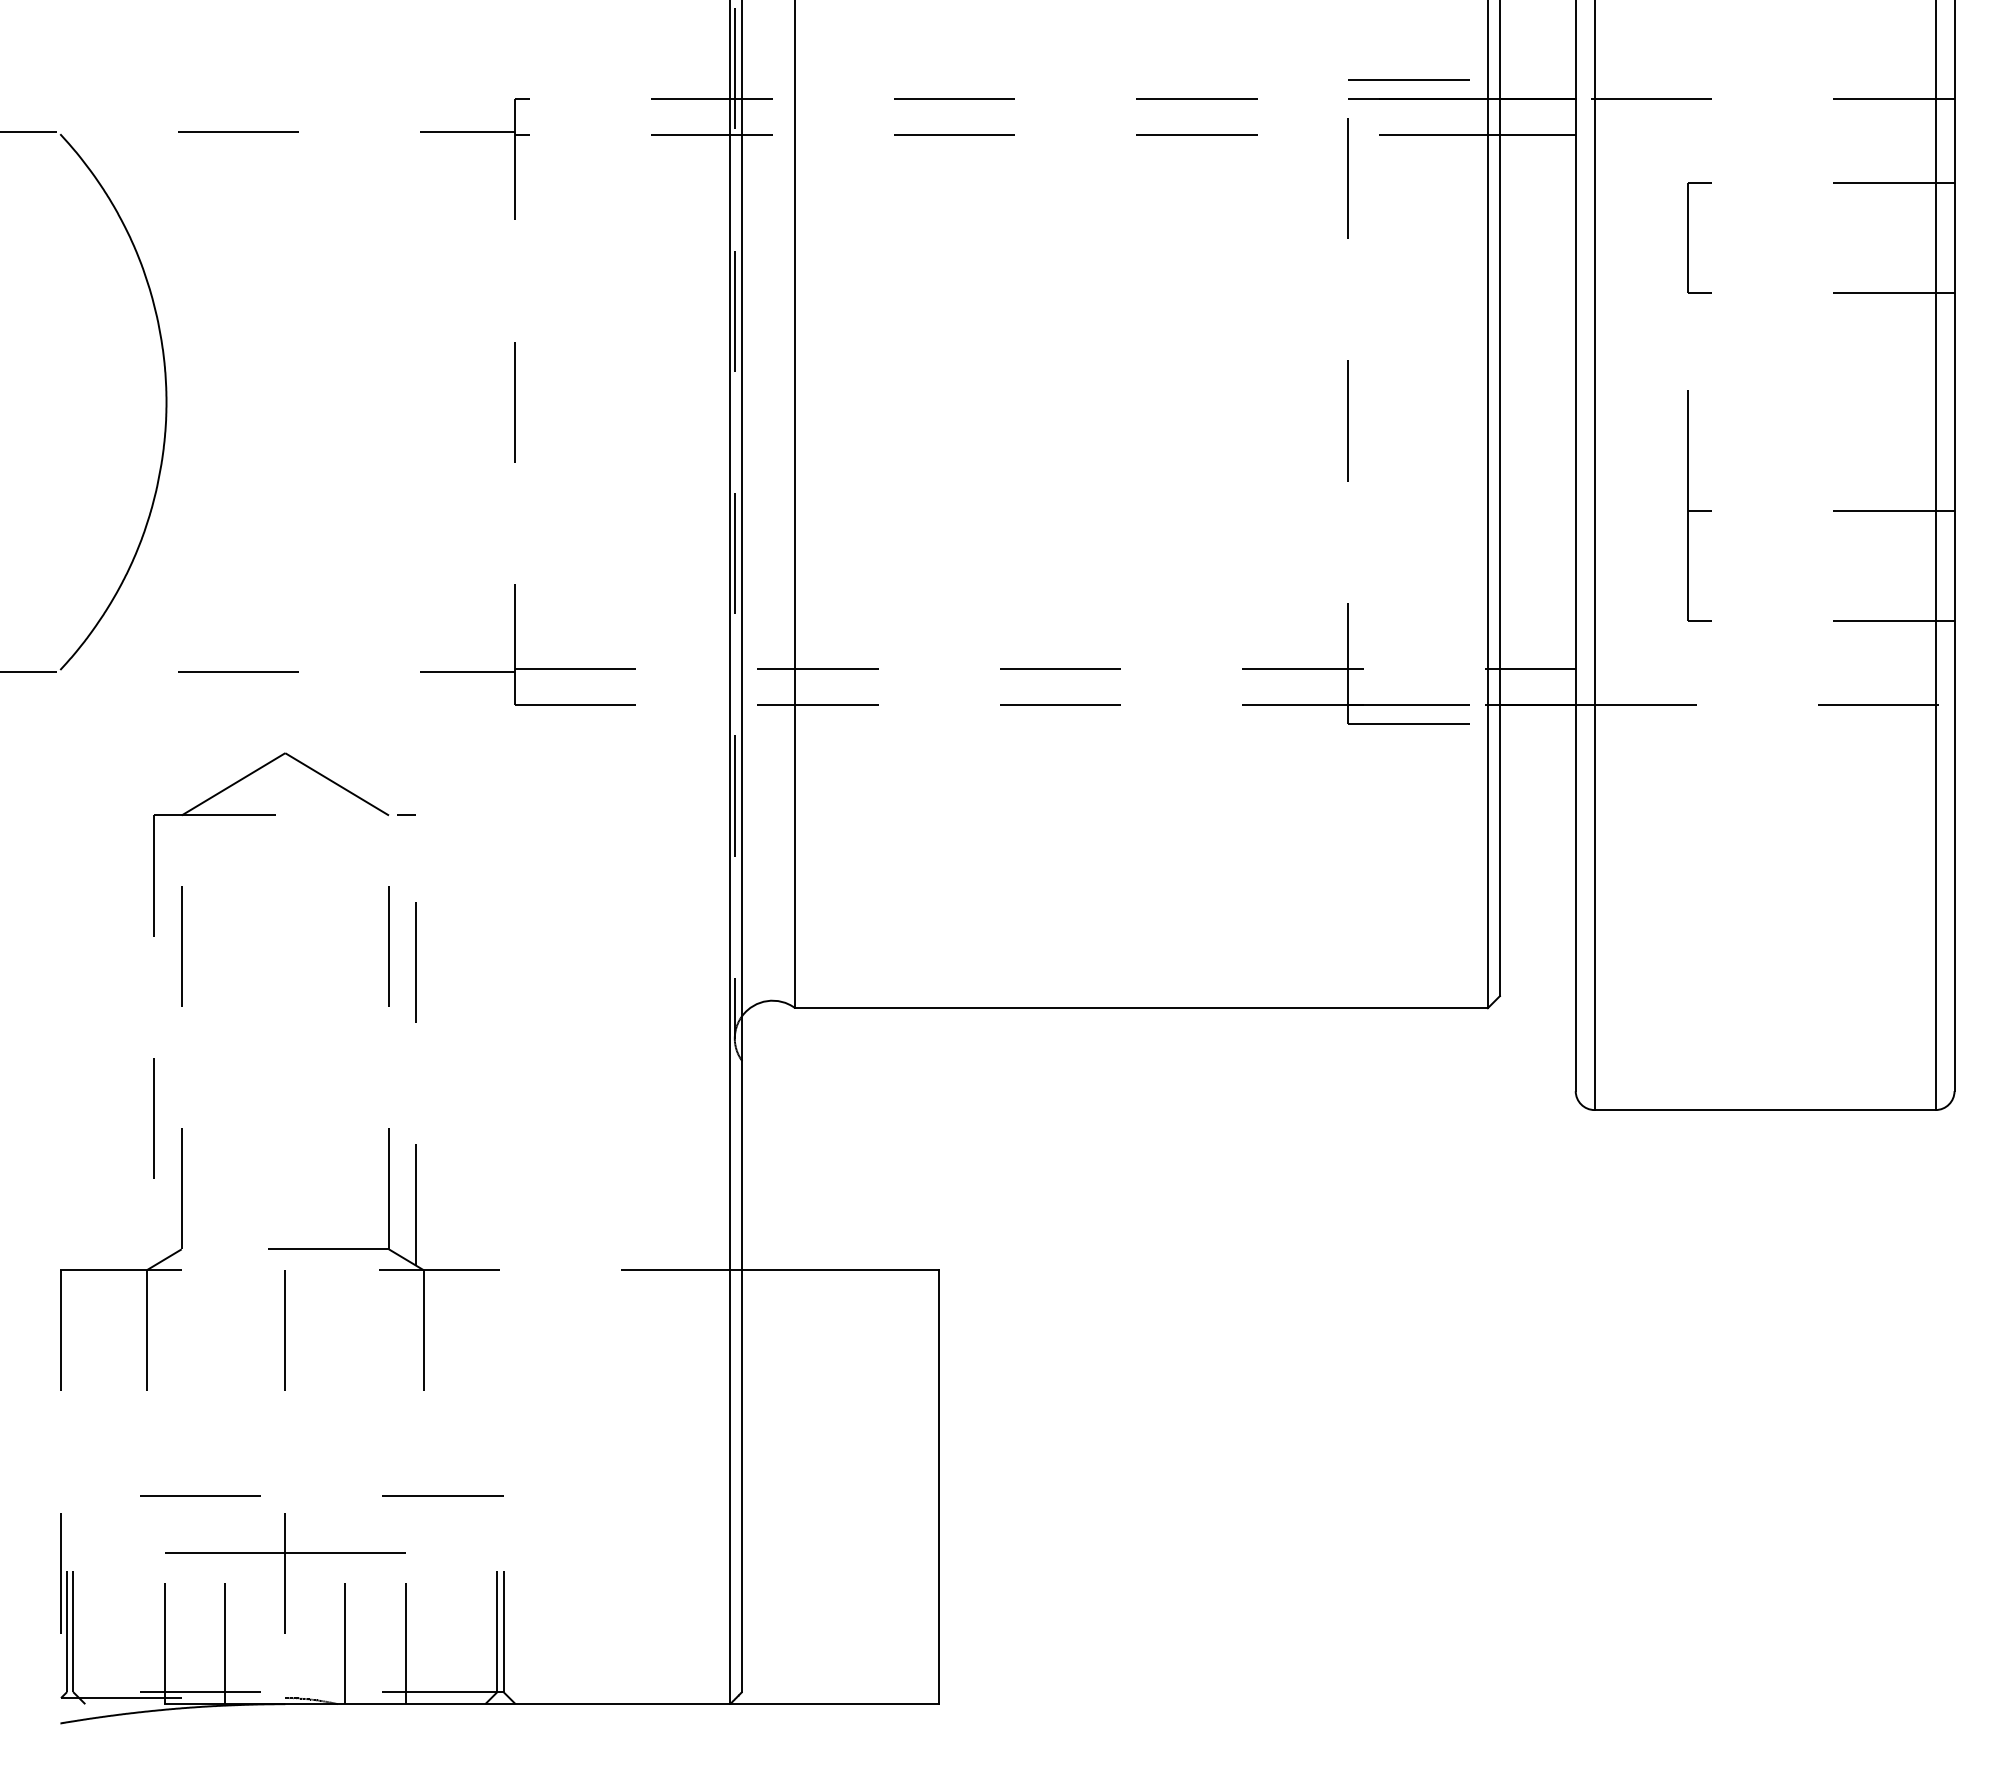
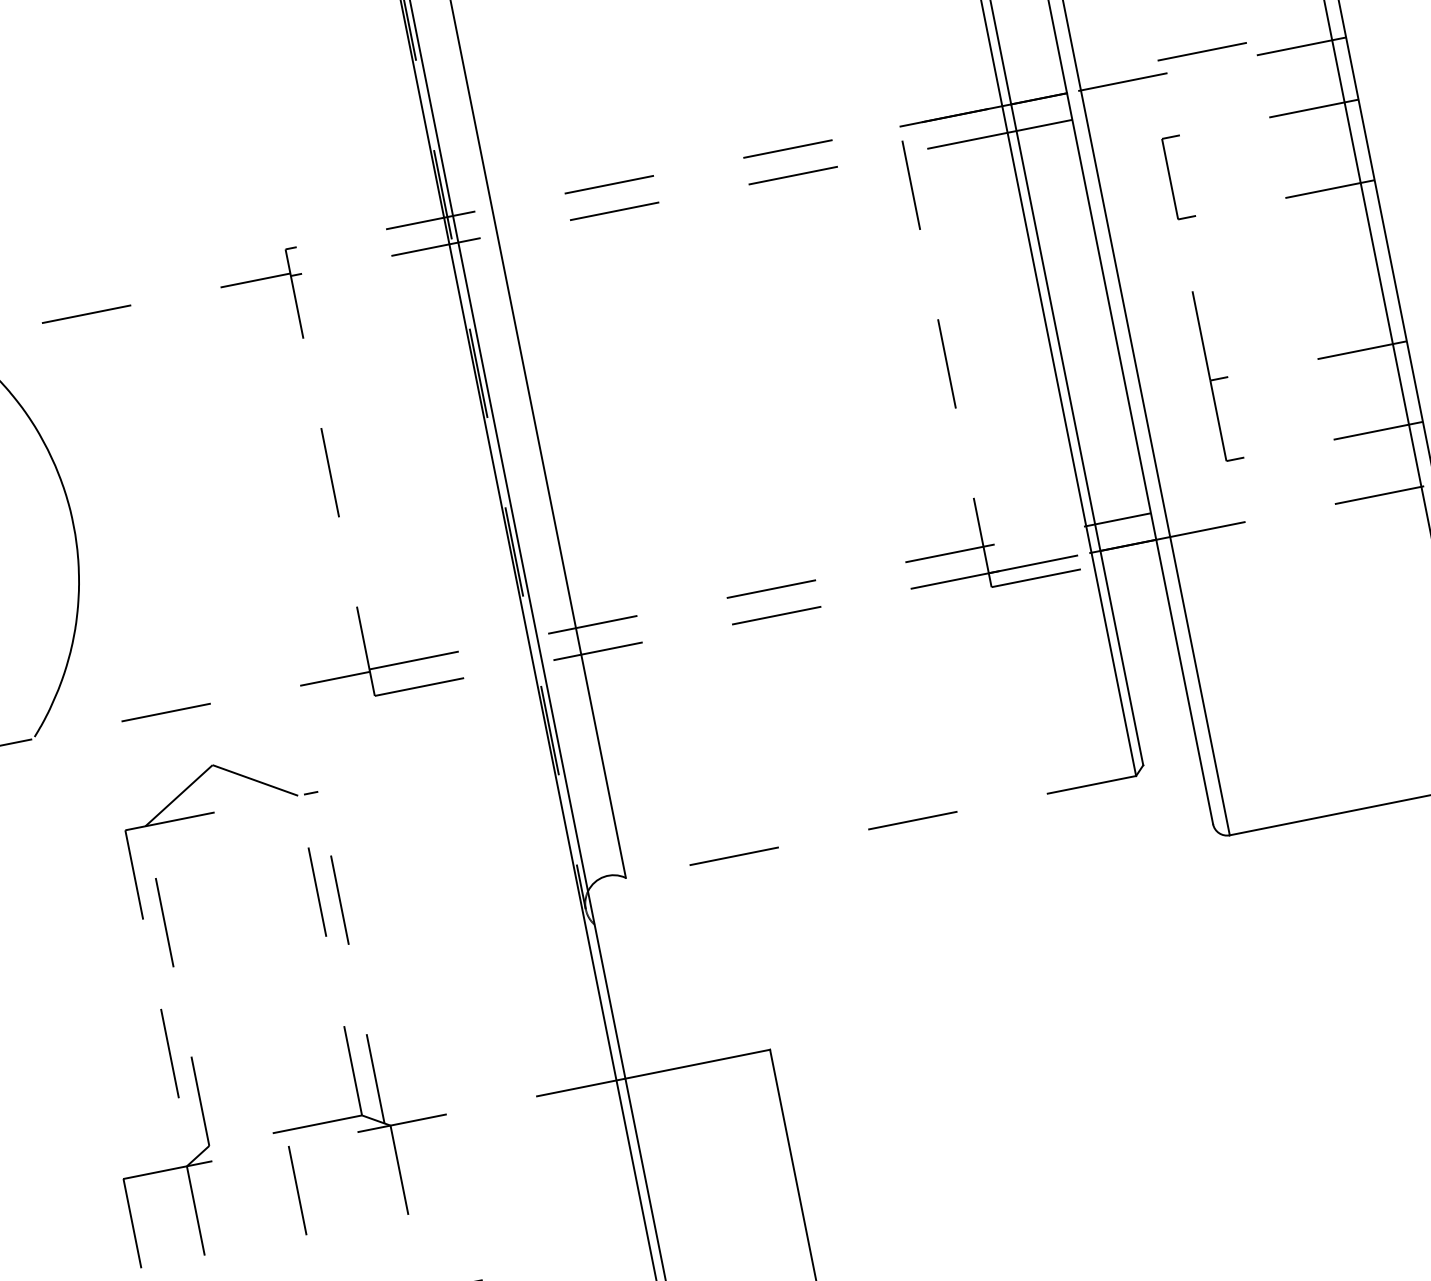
line: (1408, 79) -> (1201, 51), moved
line: (1141, 1008) -> (881, 827), solid -> dashed

